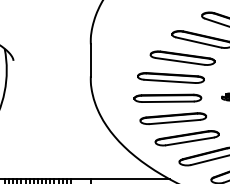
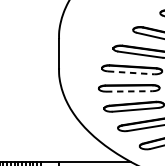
line: (170, 81) -> (131, 72), solid -> dashed
line: (168, 101) -> (129, 91), solid -> dashed

